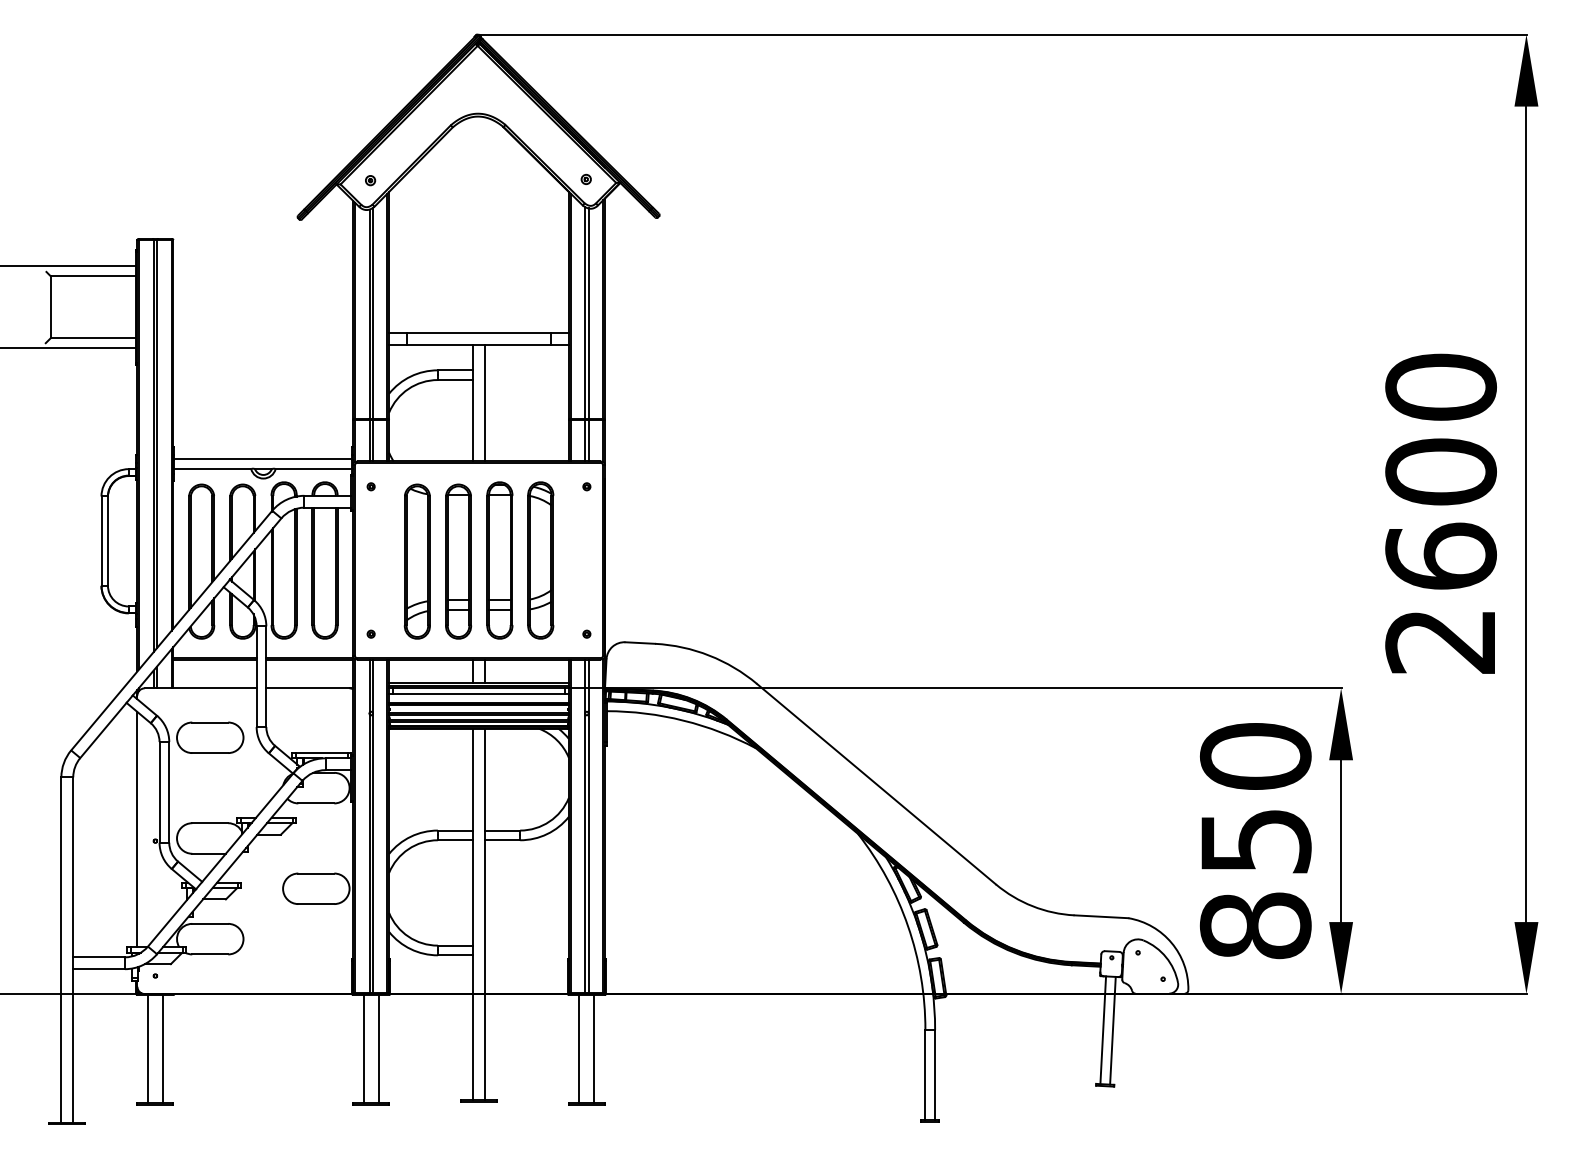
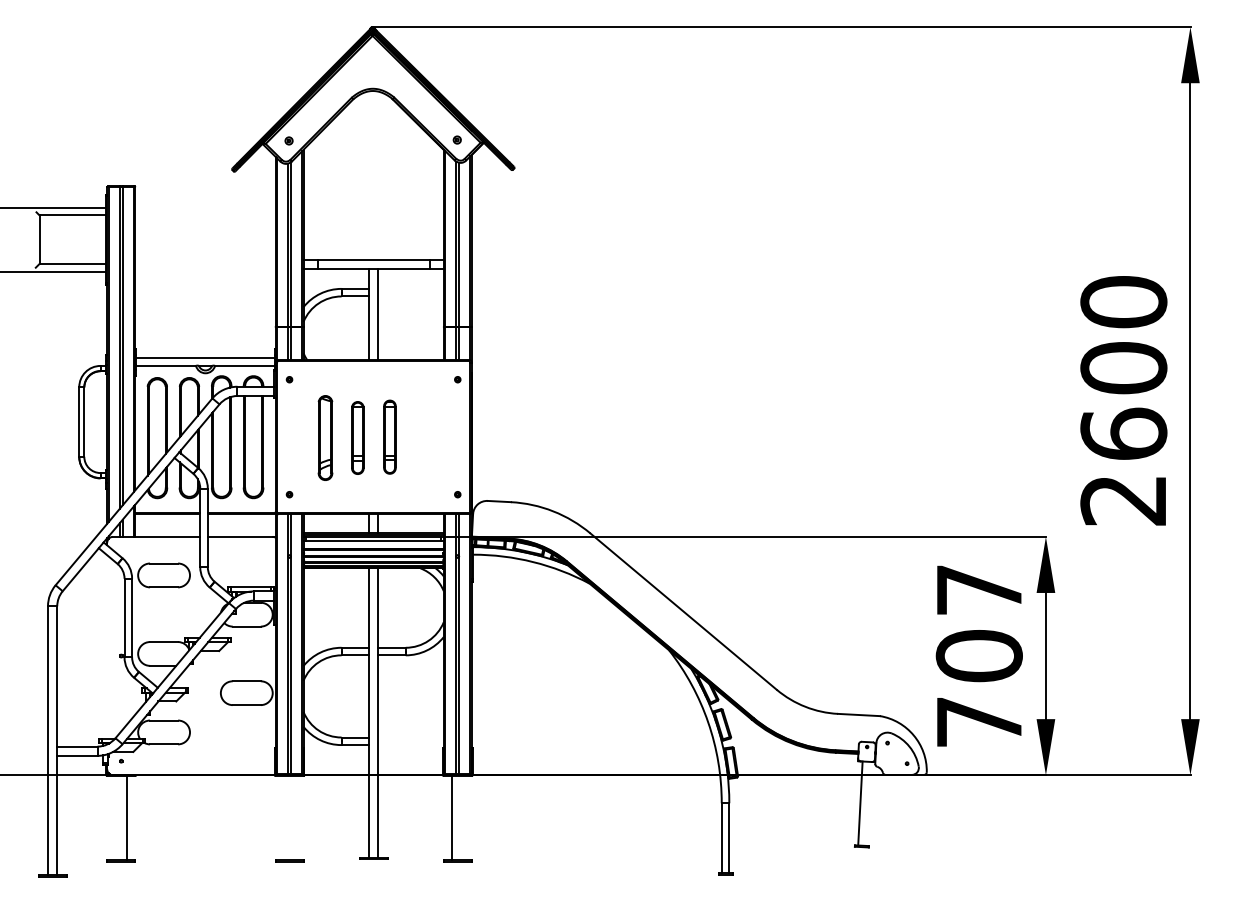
part: (499, 560) -> (389, 437), size x0.6
part: (540, 560) -> (421, 437), removed
part: (416, 561) -> (324, 437), size x0.7
part: (458, 561) -> (357, 437), size x0.6
line: (137, 829) -> (107, 646), removed
text: (1255, 841) -> (979, 656), 850 -> 707
line: (1112, 1030) -> (867, 803), removed
line: (147, 1048) -> (115, 817), removed
line: (363, 1048) -> (283, 817), removed
line: (378, 1048) -> (295, 817), removed
line: (594, 1048) -> (463, 817), removed

